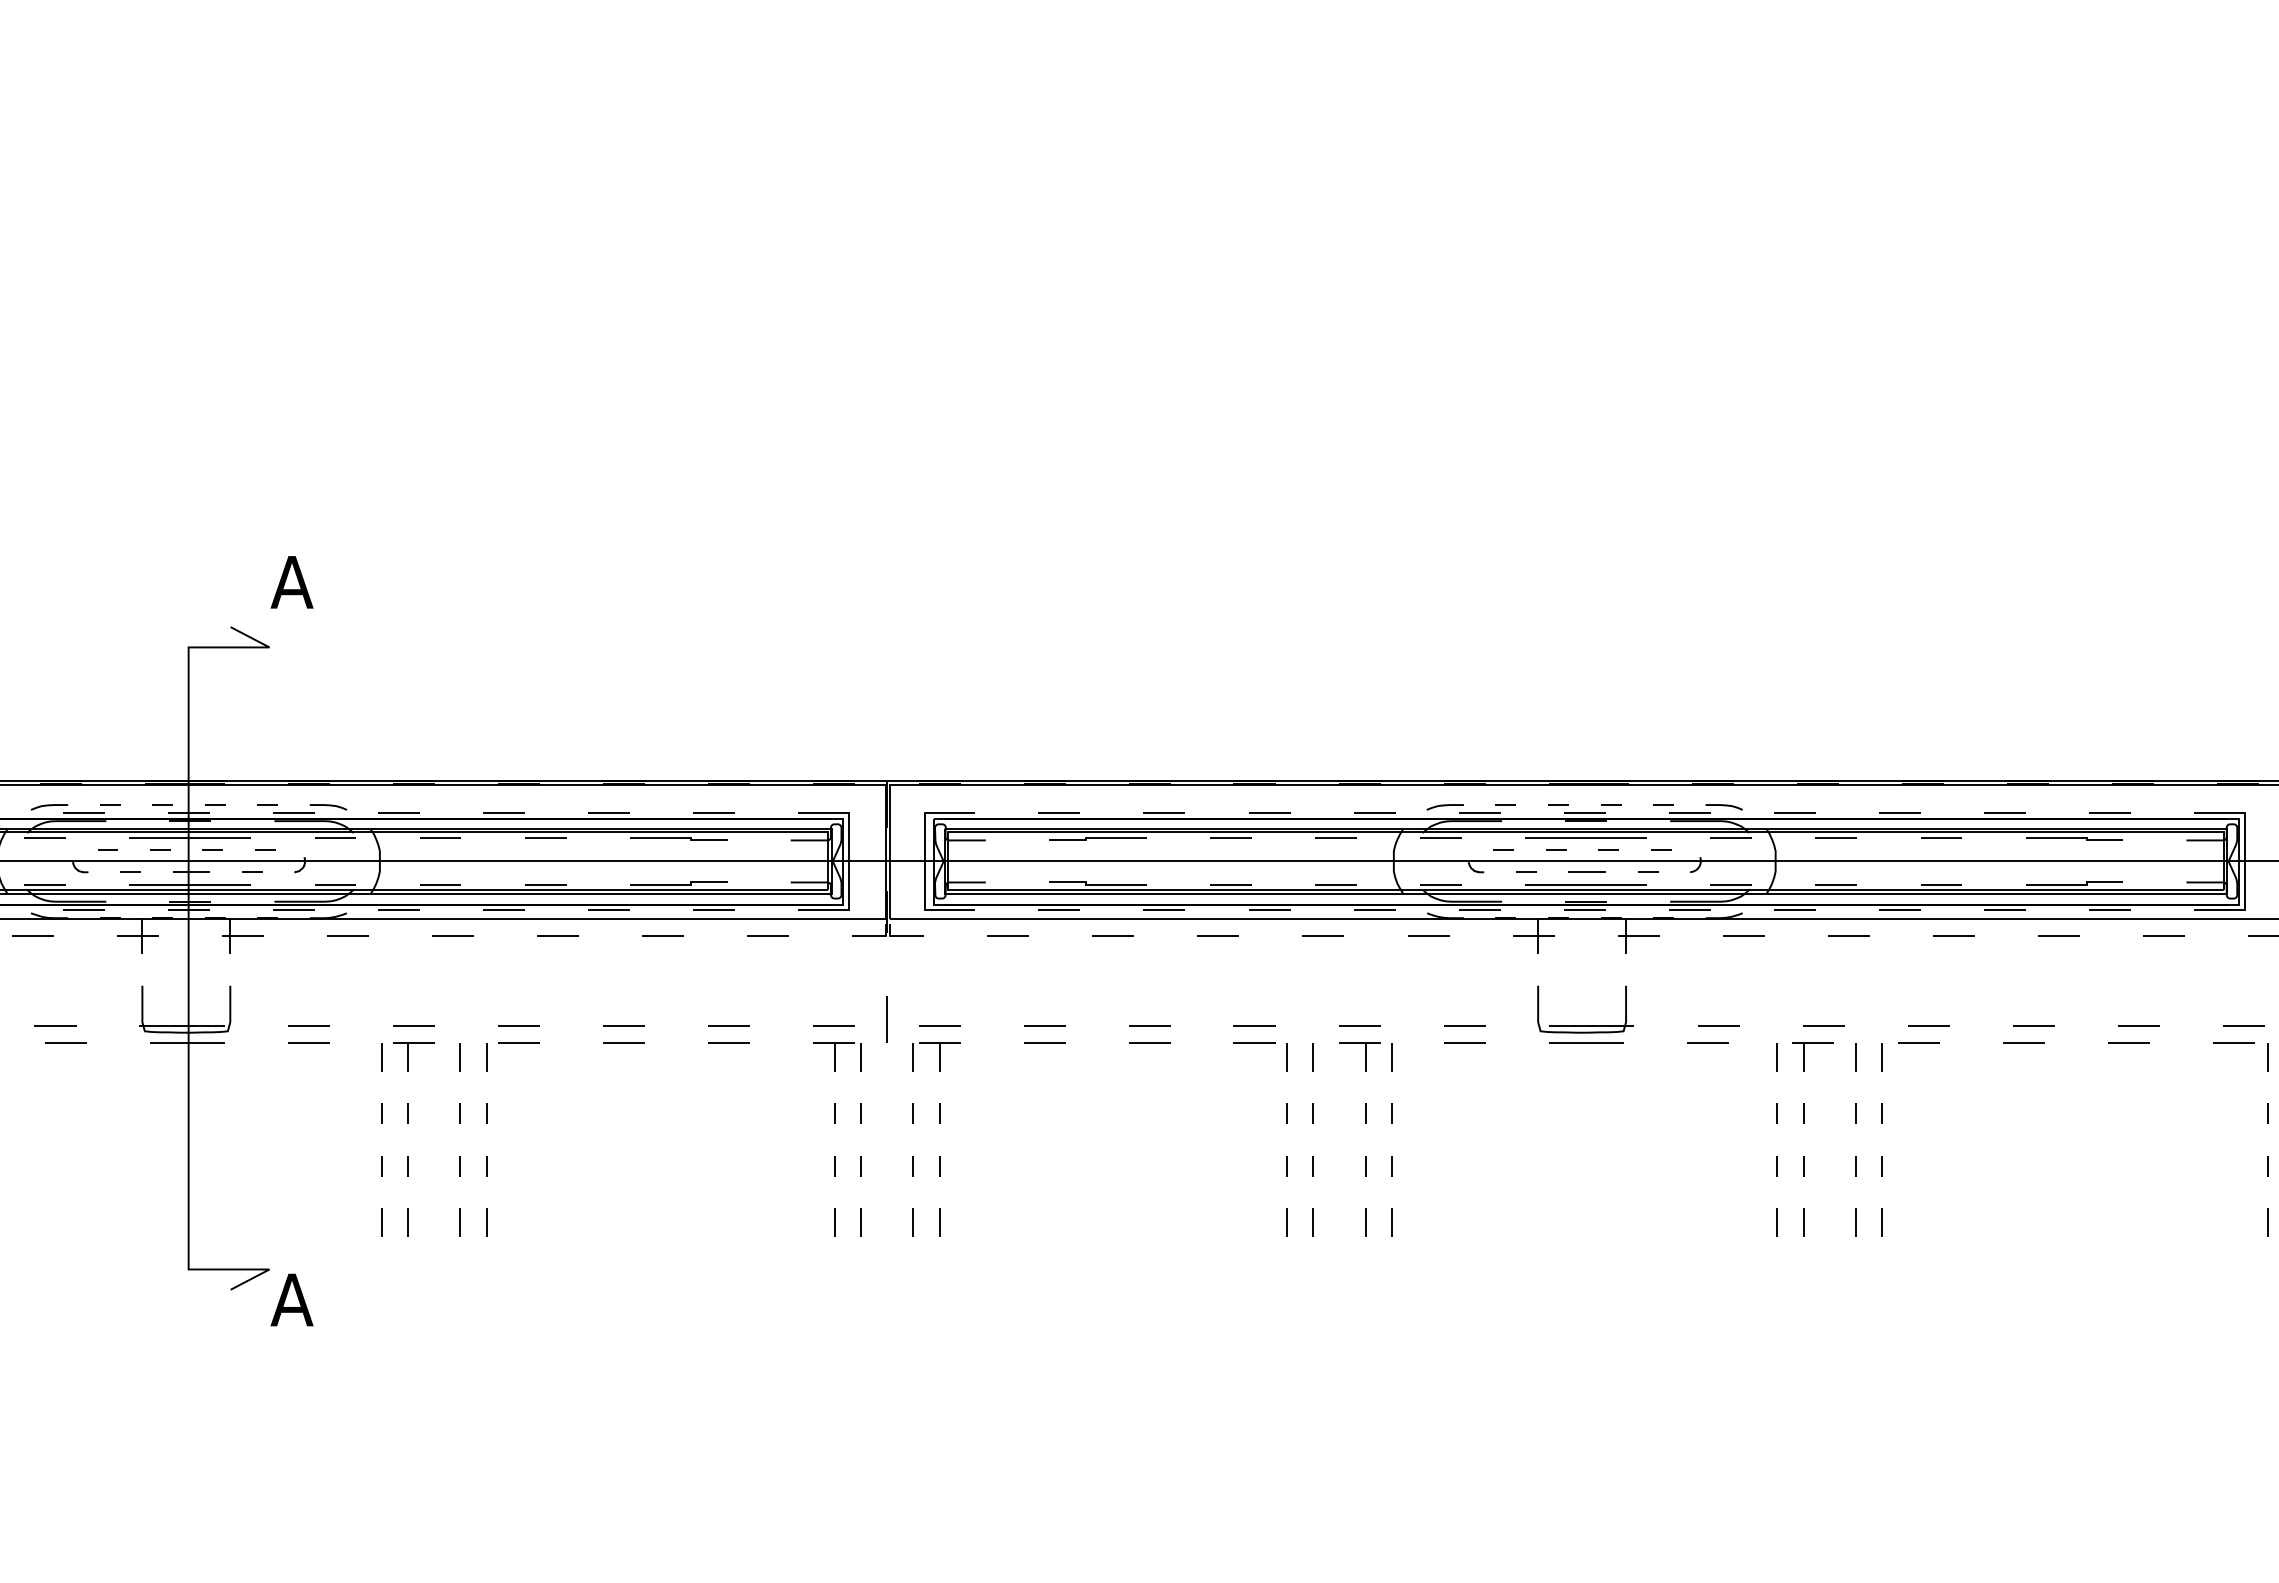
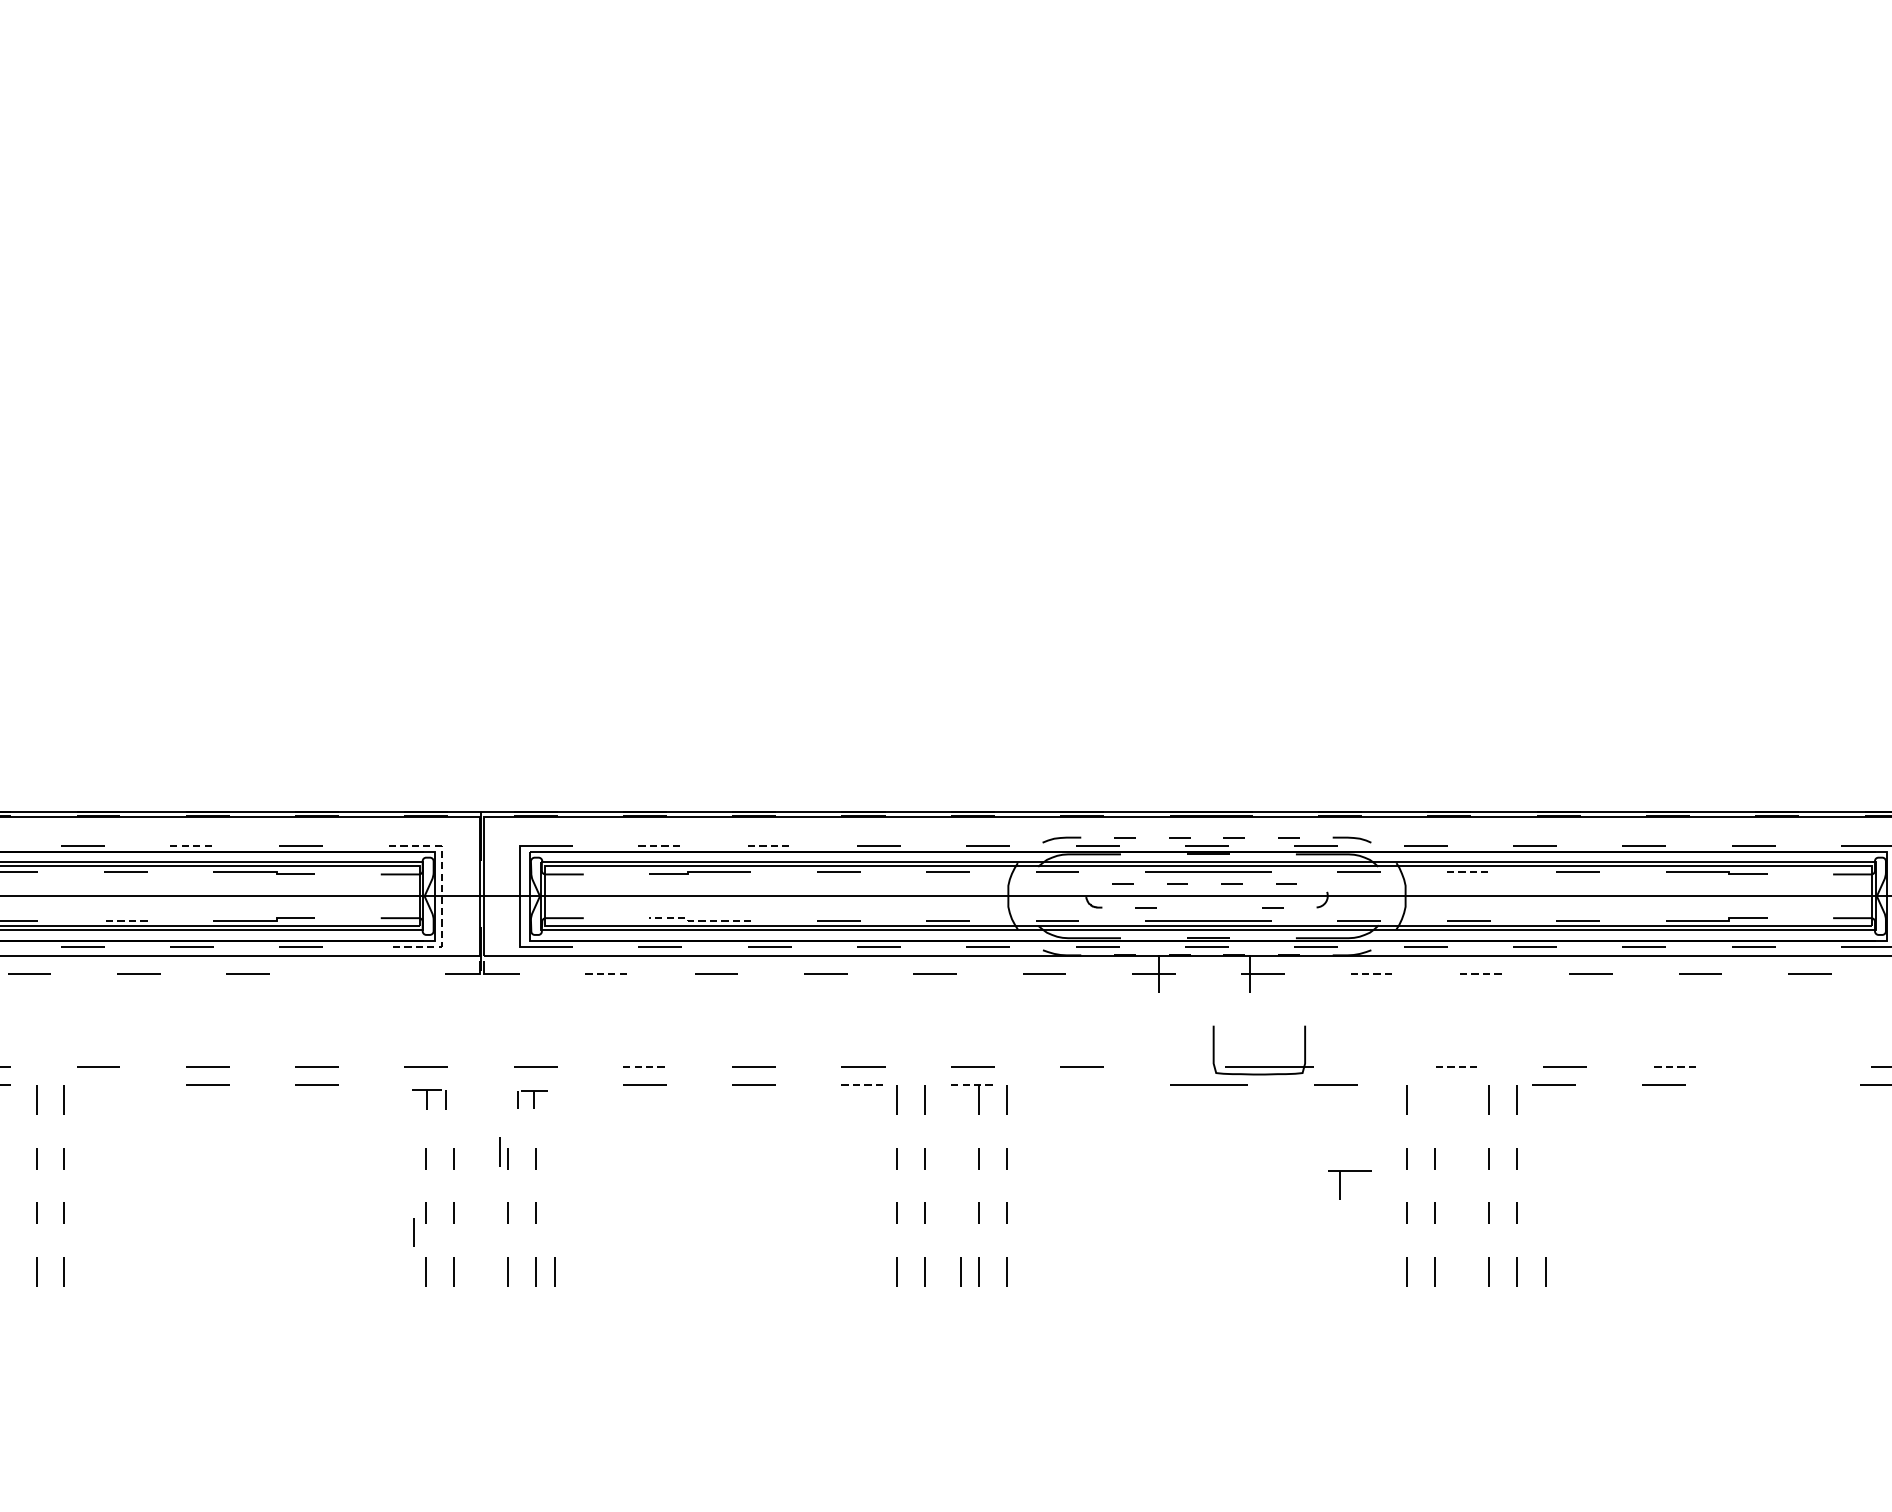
line: (609, 813) -> (192, 846), solid -> dashed
line: (1059, 813) -> (660, 846), solid -> dashed
line: (1164, 813) -> (769, 846), solid -> dashed
line: (1836, 837) -> (1468, 871), solid -> dashed
line: (849, 862) -> (441, 897), solid -> dashed
line: (1586, 871) -> (1208, 906), removed
line: (545, 884) -> (125, 920), solid -> dashed
line: (1095, 884) -> (697, 920), solid -> dashed
line: (767, 935) -> (356, 973), removed
line: (1008, 936) -> (607, 974), solid -> dashed
line: (1744, 936) -> (1373, 974), solid -> dashed
line: (1849, 936) -> (1482, 974), solid -> dashed
line: (886, 1019) -> (480, 1060), removed
line: (1045, 1025) -> (645, 1067), solid -> dashed
part: (1585, 1025) -> (1262, 1067), moved
line: (1718, 1025) -> (1346, 1067), removed
line: (1823, 1025) -> (1455, 1067), solid -> dashed
line: (2033, 1025) -> (1673, 1067), solid -> dashed
line: (2138, 1025) -> (1783, 1067), removed
line: (518, 1042) -> (97, 1084), removed
line: (1464, 1042) -> (1081, 1084), removed
line: (2128, 1042) -> (1772, 1084), removed
line: (1255, 1043) -> (864, 1085), solid -> dashed
line: (1360, 1043) -> (973, 1085), solid -> dashed
part: (837, 1056) -> (429, 1099), size x0.7
part: (936, 1056) -> (532, 1099), size x0.6
part: (1804, 1056) -> (1340, 1184), moved
line: (905, 1107) -> (500, 1152), added
line: (822, 1184) -> (413, 1232), added
line: (957, 1222) -> (554, 1271), added
line: (1347, 1222) -> (960, 1271), added
line: (1909, 1222) -> (1544, 1271), added

